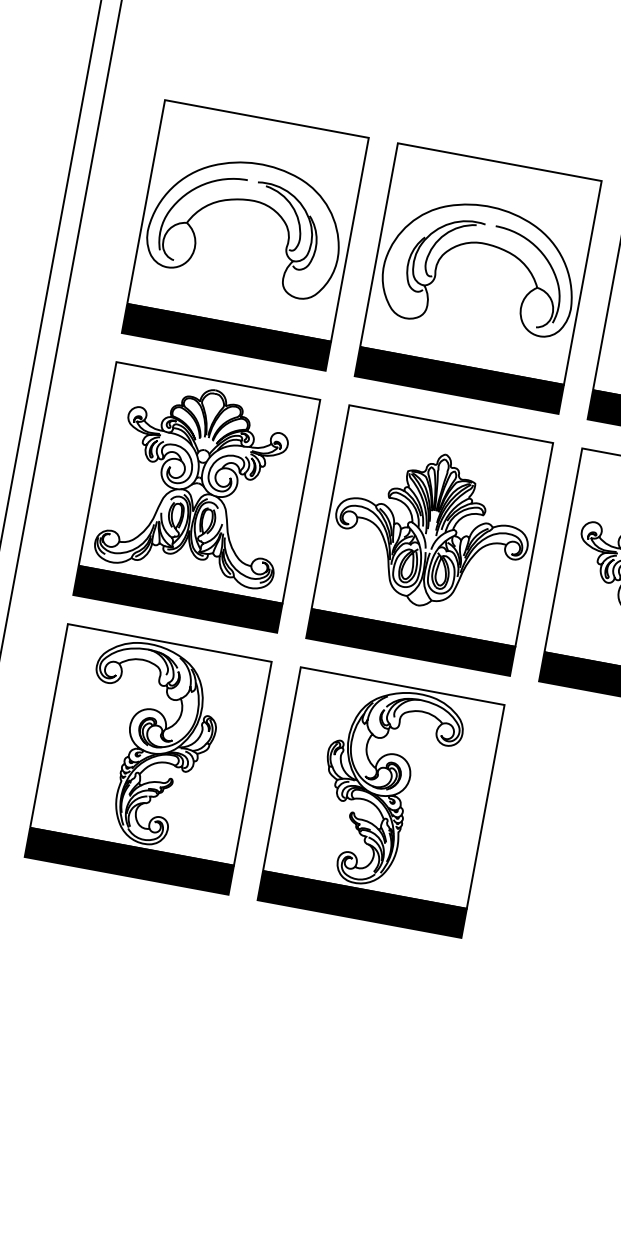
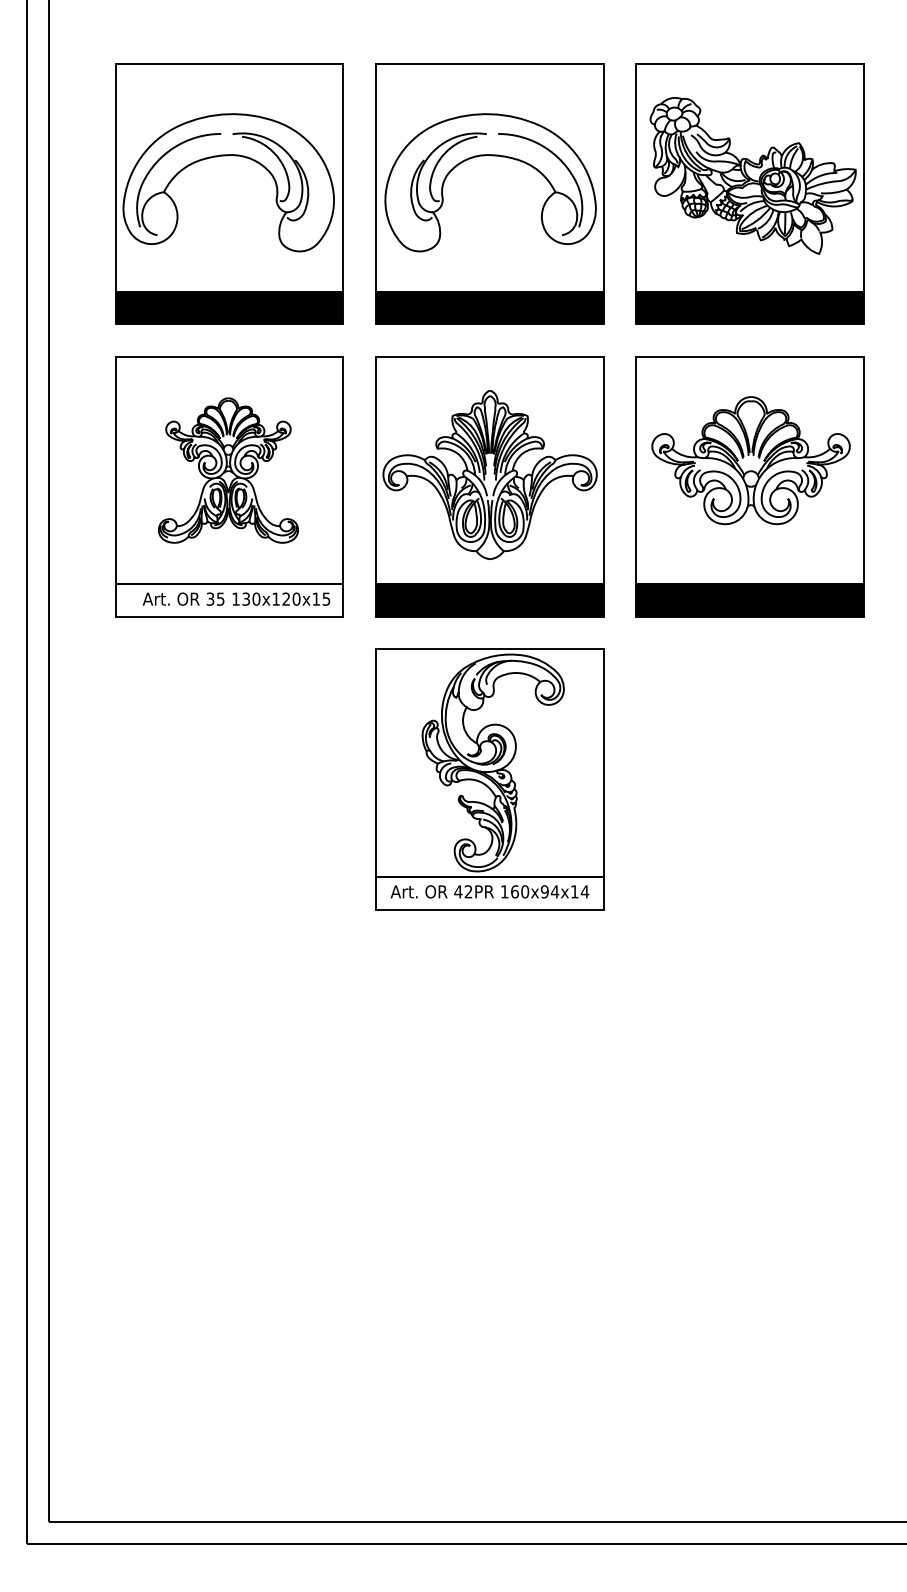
part: (198, 482) -> (228, 470), size x0.7
fill: (177, 599) -> (229, 600), removed
part: (148, 759) -> (229, 779), removed
fill: (361, 904) -> (489, 893), removed

